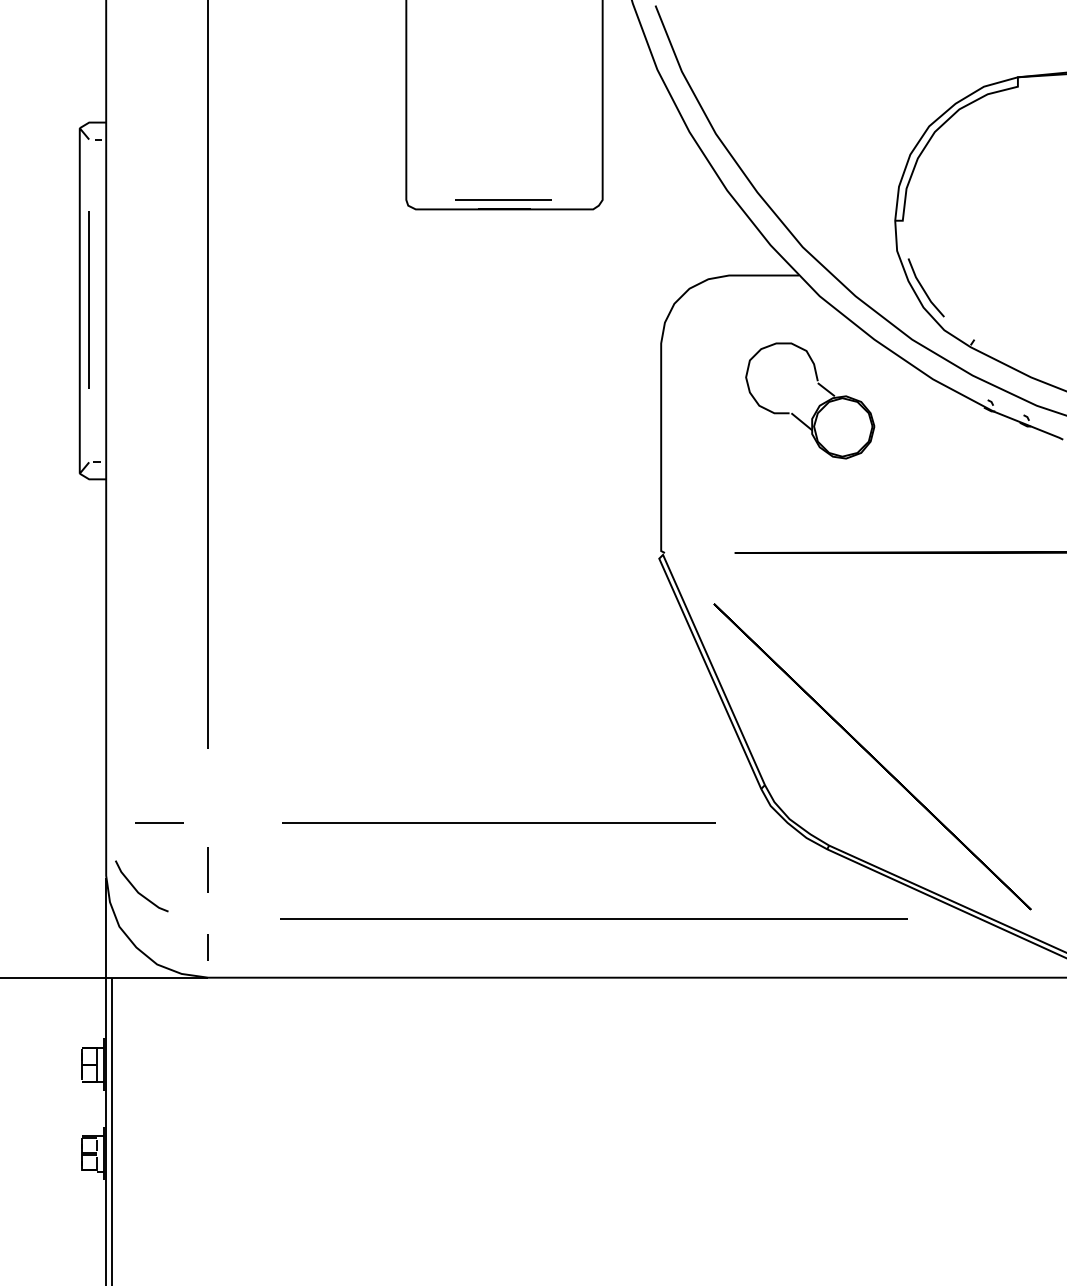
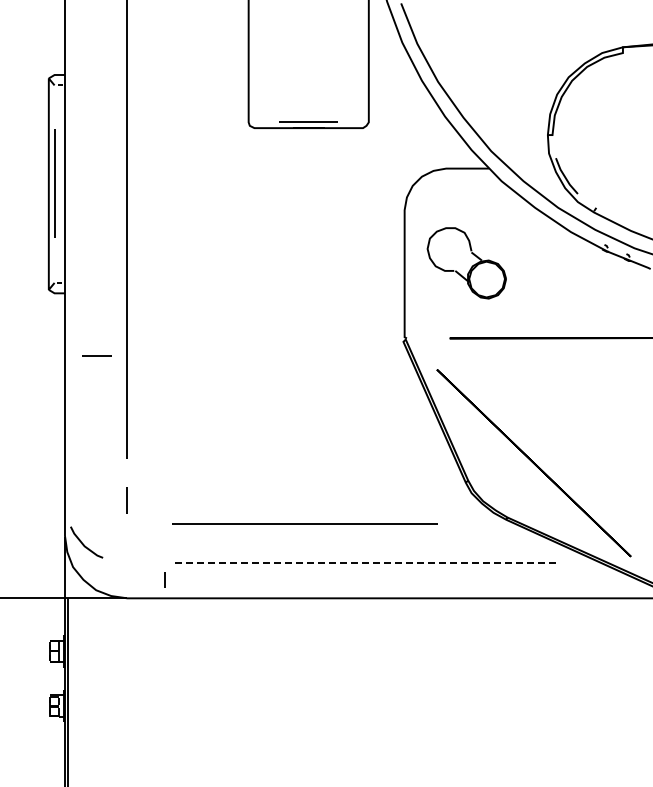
part: (809, 401) -> (466, 263), moved
line: (157, 822) -> (96, 355), moved
line: (497, 822) -> (304, 523), moved
line: (206, 870) -> (126, 500), moved
line: (593, 919) -> (363, 562), solid -> dashed
line: (206, 946) -> (164, 579), moved

